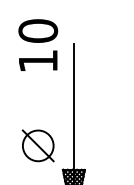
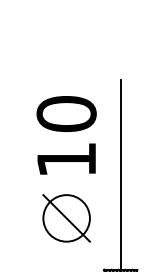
text: (38, 44) -> (67, 134), moved
part: (37, 145) -> (65, 217), moved

